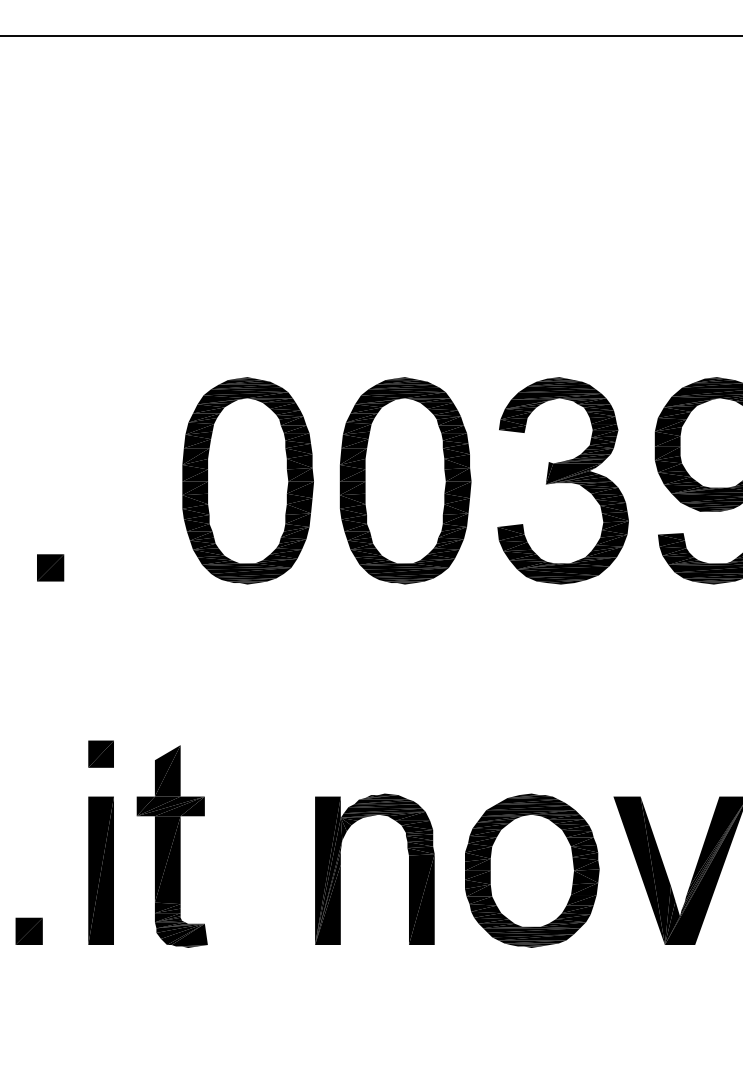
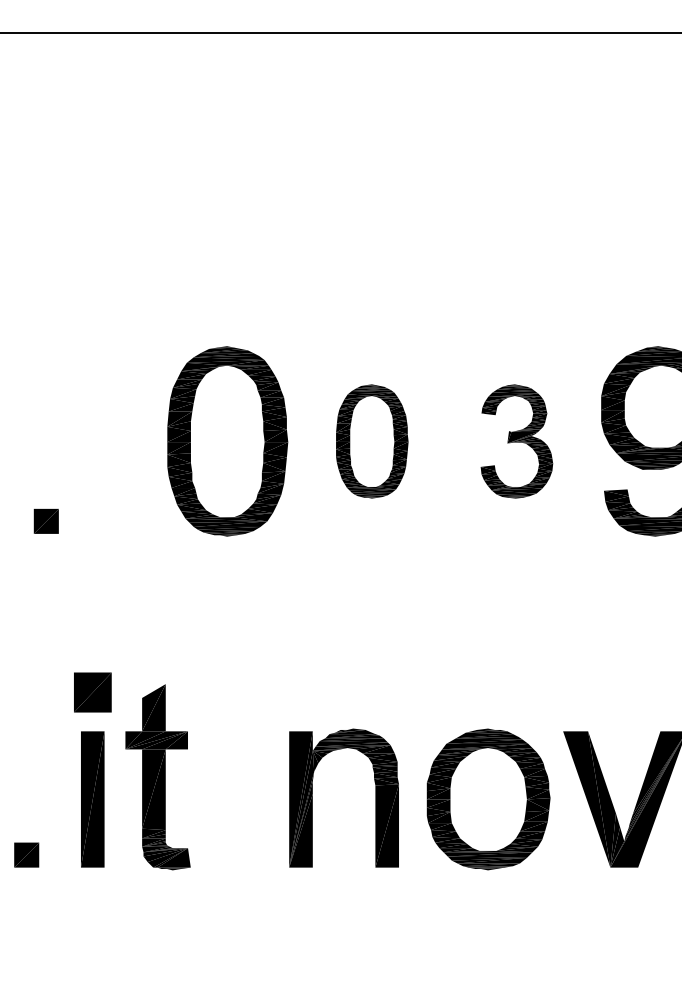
part: (405, 480) -> (372, 441), size x0.6
part: (562, 480) -> (516, 441), size x0.6
part: (100, 753) -> (92, 691), size x1.6

